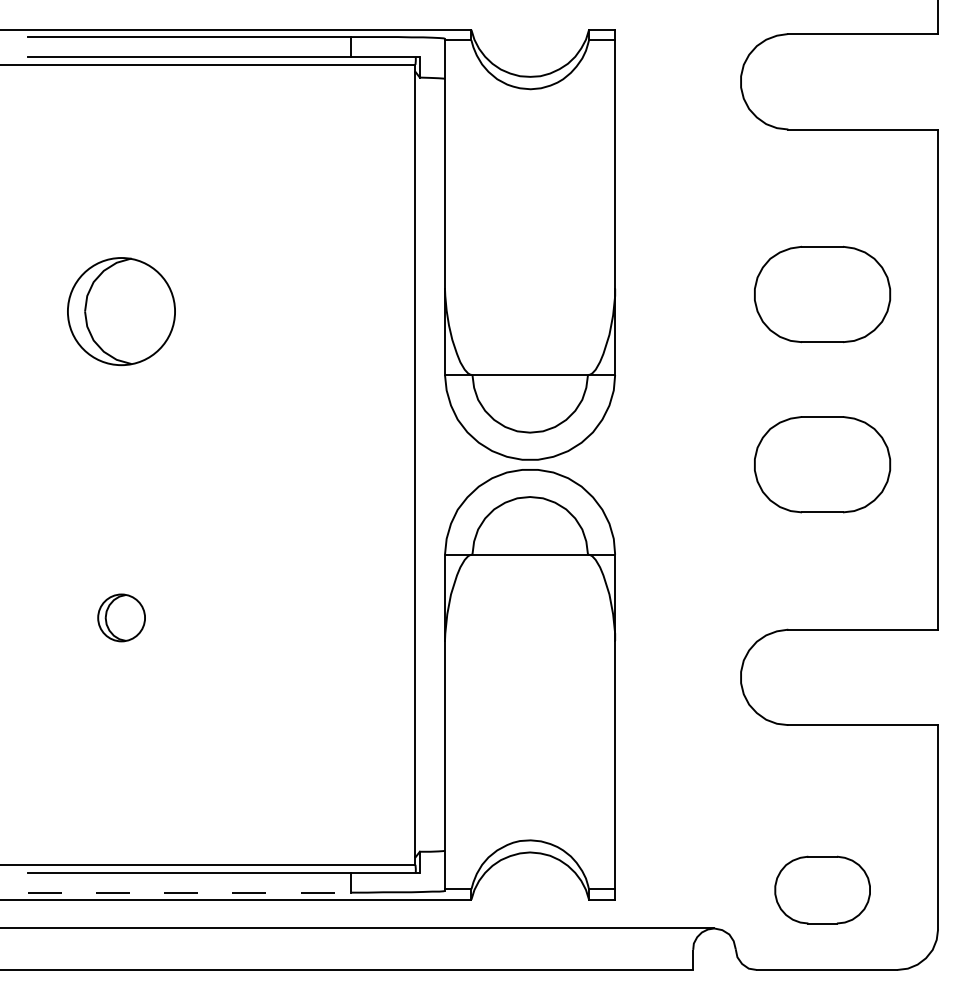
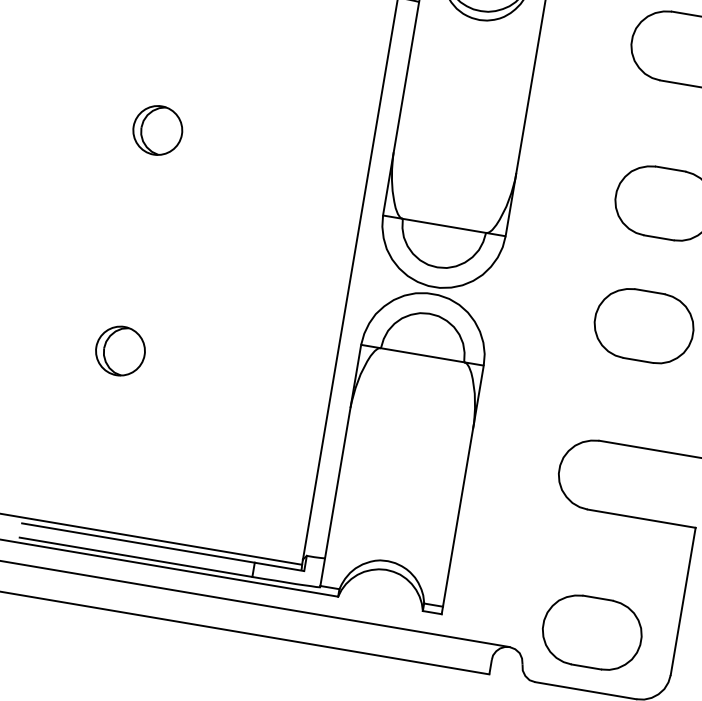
part: (121, 311) -> (157, 130), size x0.62
part: (121, 617) -> (120, 350), size x1.43
part: (822, 889) -> (592, 632), size x1.43
line: (190, 892) -> (136, 557), dashed -> solid

